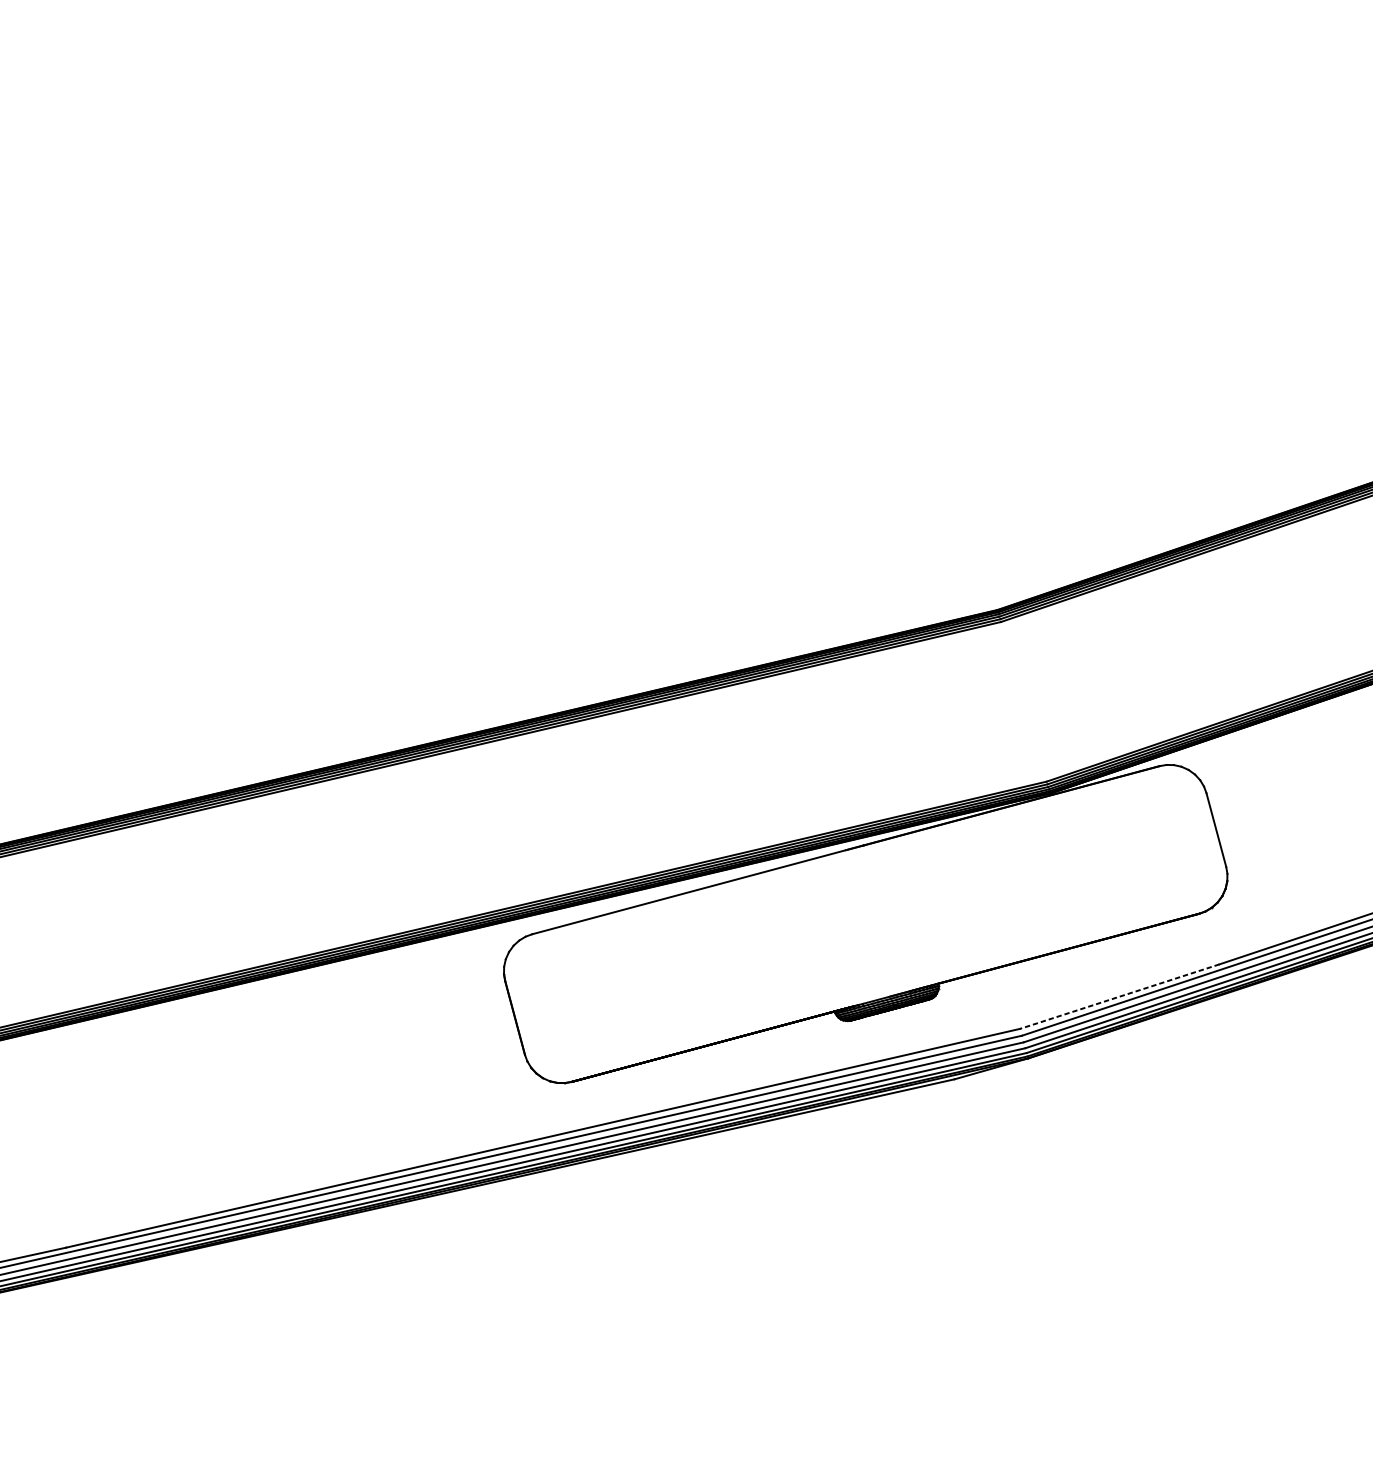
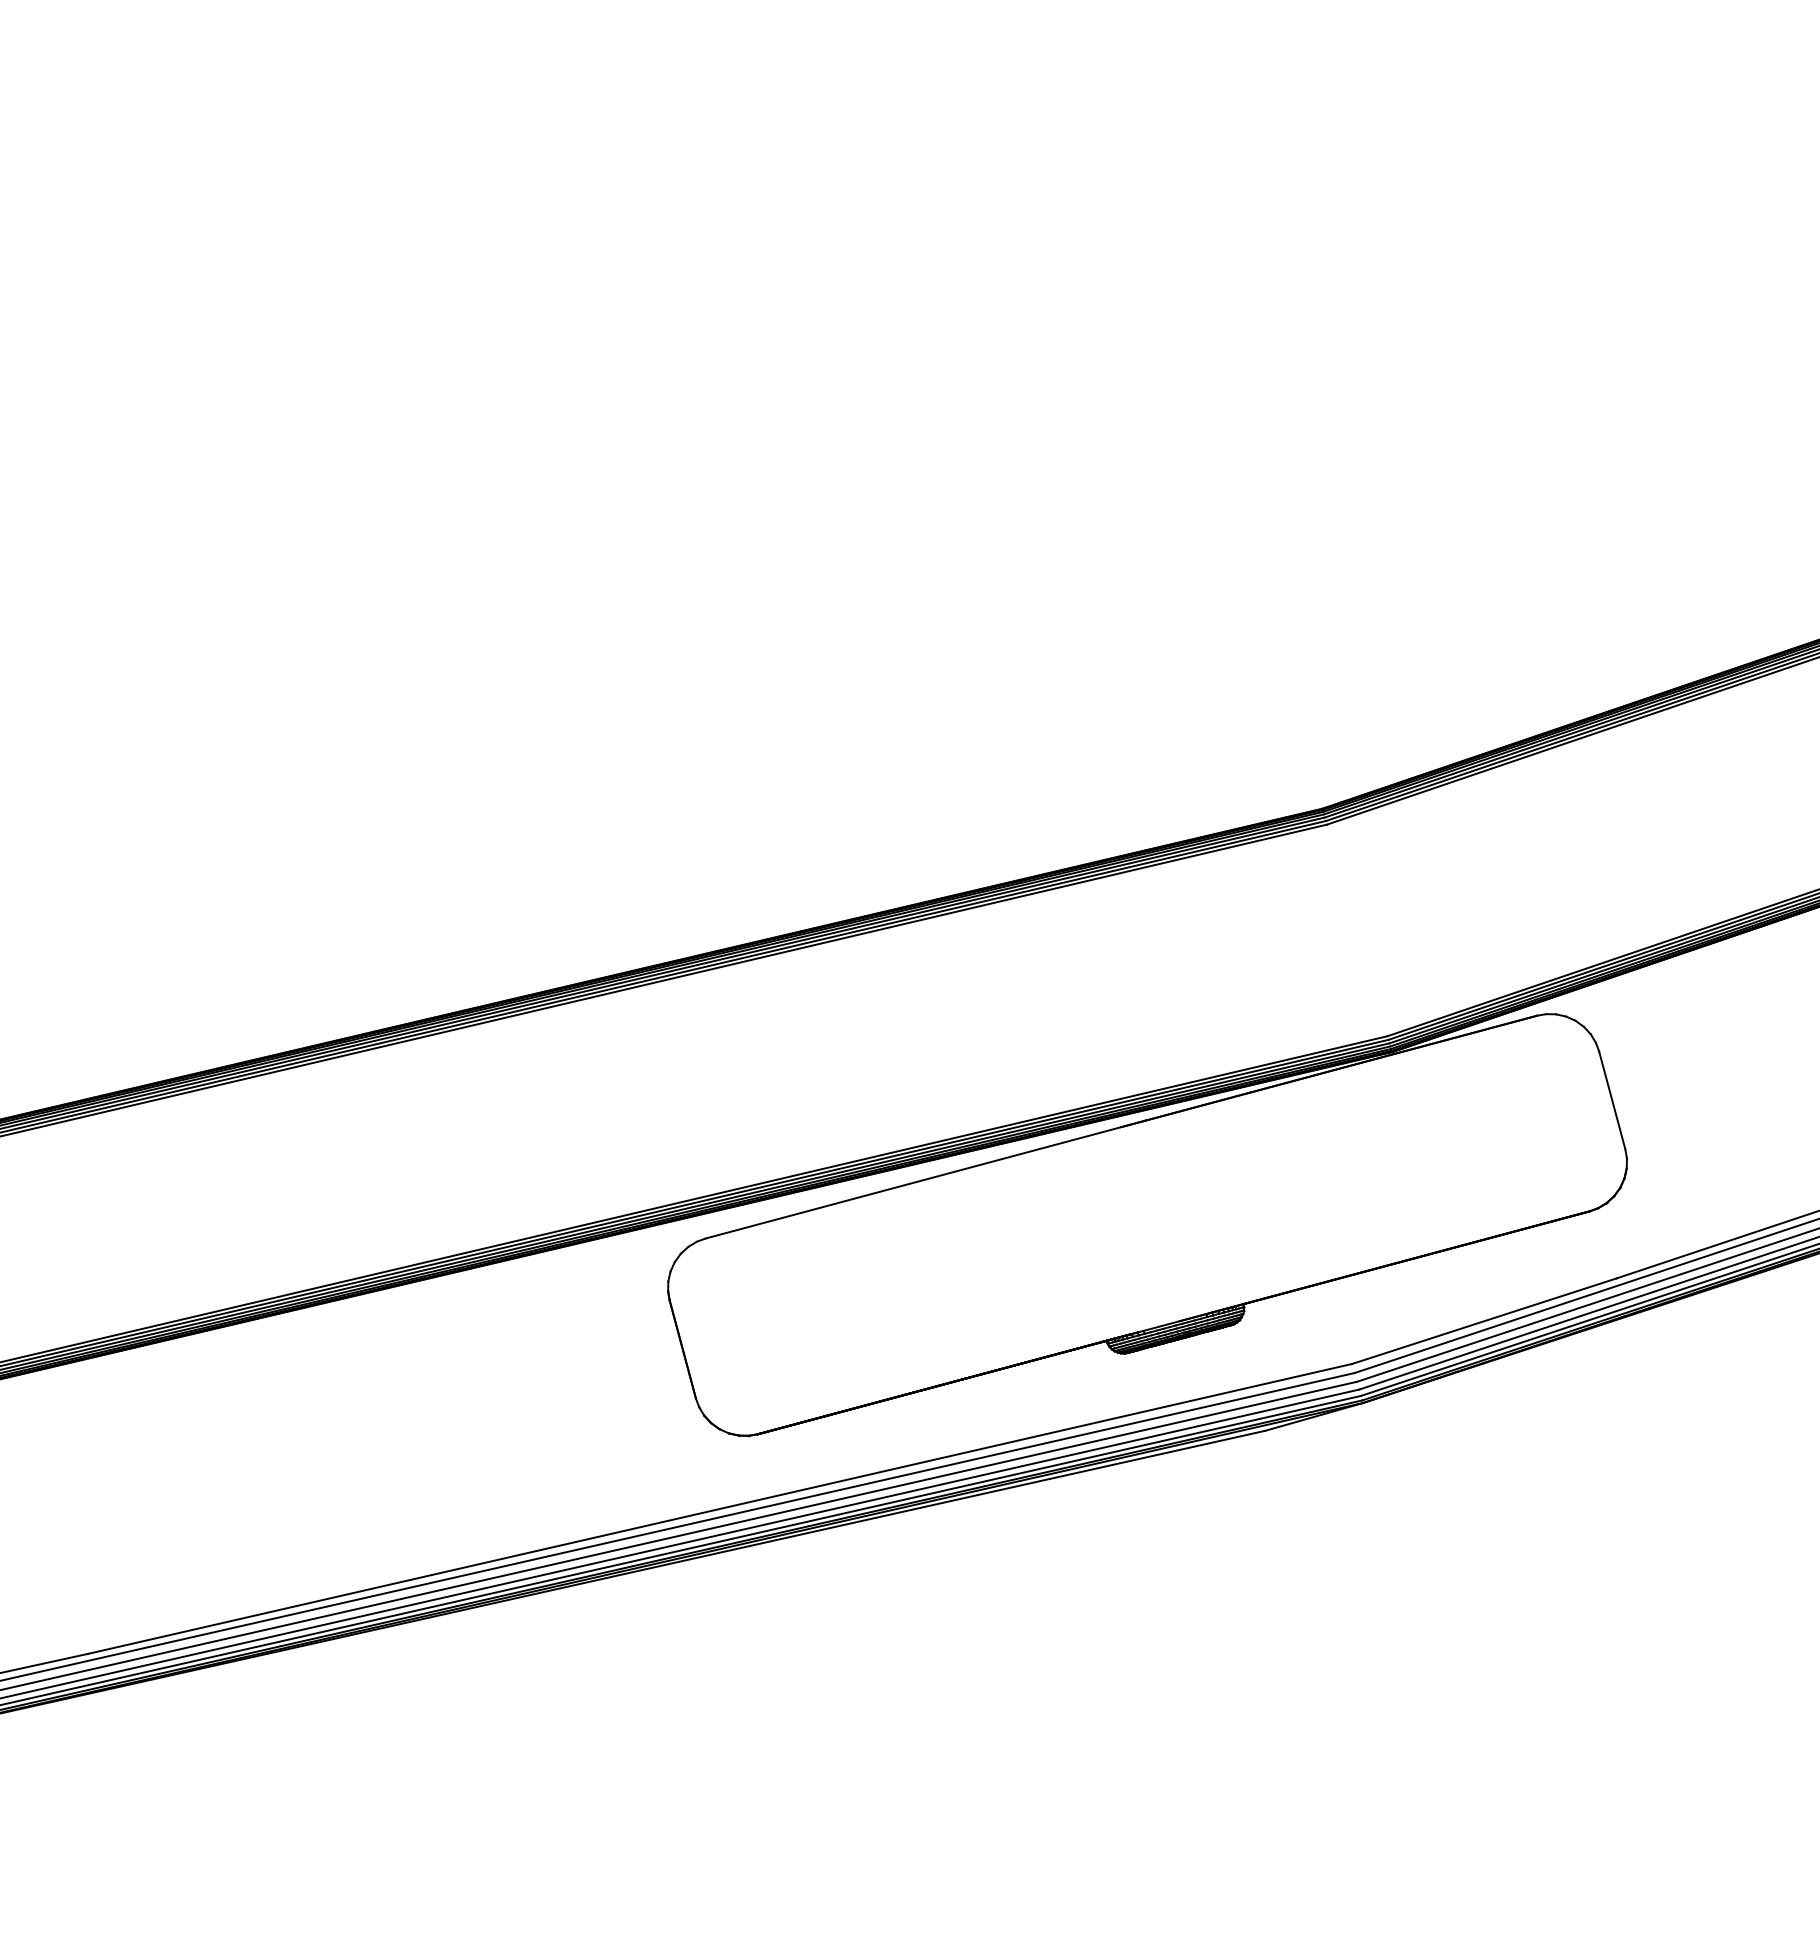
line: (1119, 996) -> (1484, 1321), dashed -> solid

